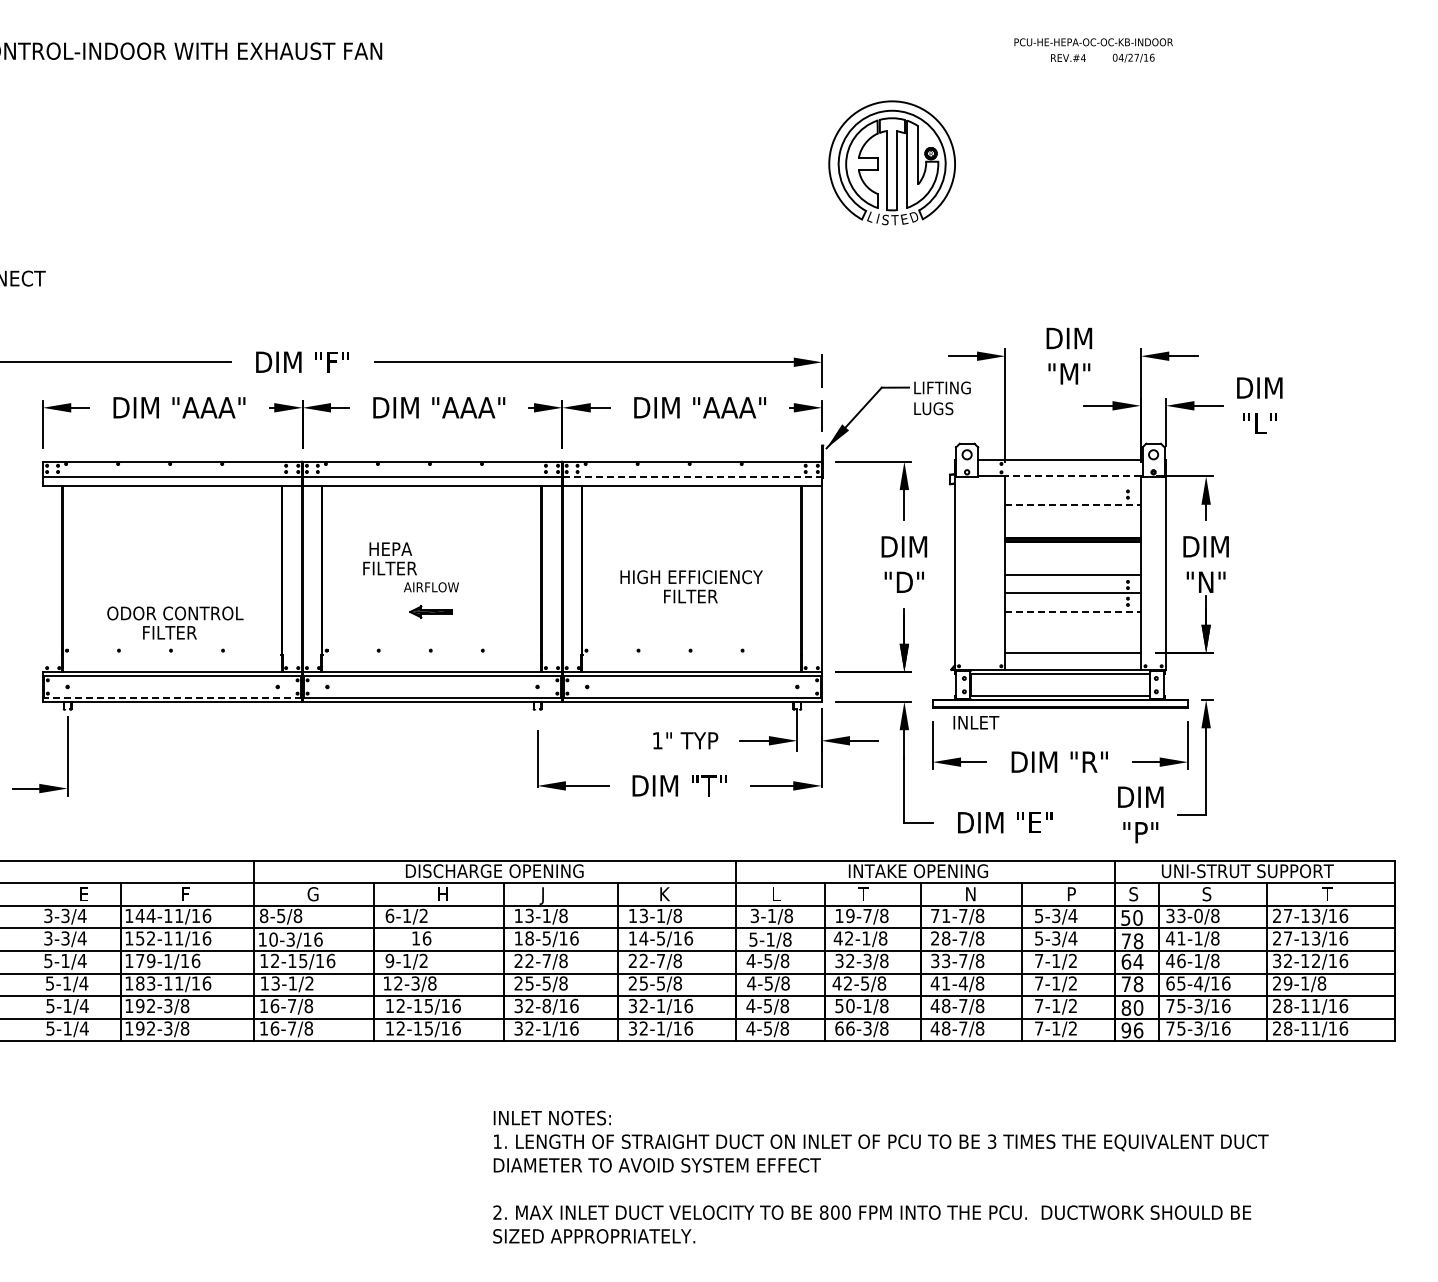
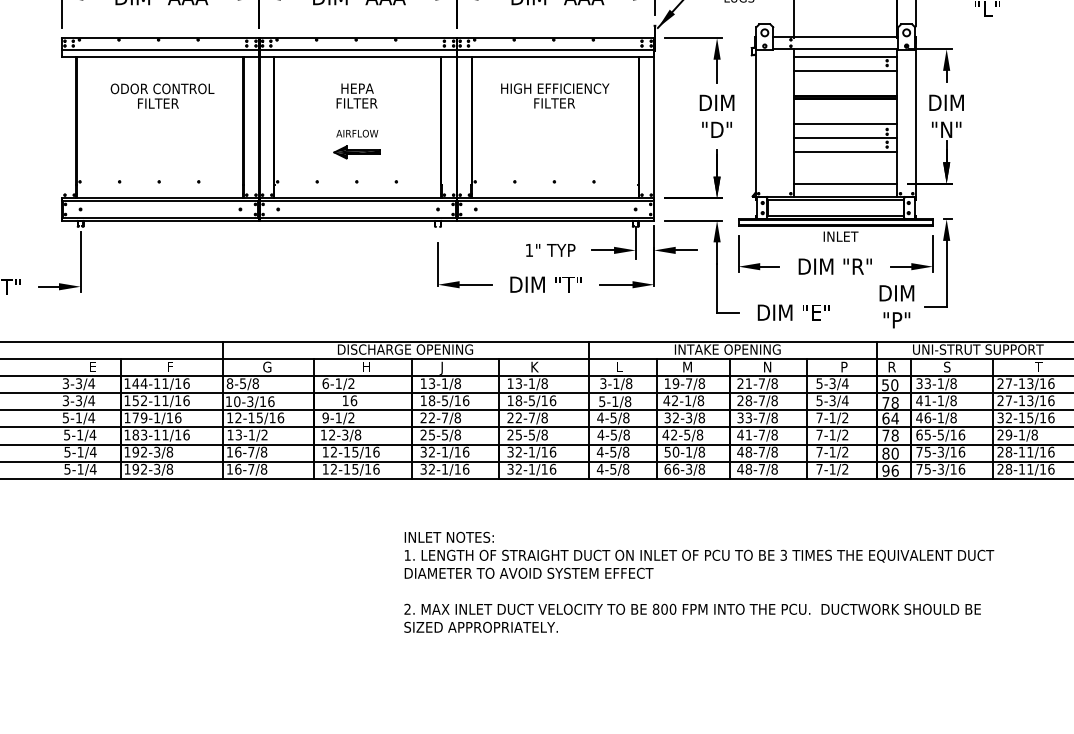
line: (1073, 476) -> (845, 49), dashed -> solid
line: (692, 477) -> (555, 50), dashed -> solid
line: (1072, 486) -> (844, 56), added
line: (1073, 504) -> (845, 70), dashed -> solid
text: (389, 558) -> (356, 95), moved
text: (691, 586) -> (555, 95), moved
part: (430, 611) -> (356, 152), size x1.43
line: (1073, 612) -> (845, 152), dashed -> solid
text: (175, 622) -> (162, 95), moved
line: (172, 697) -> (160, 217), dashed -> solid
text: (976, 722) -> (841, 236), moved
text: (864, 894) -> (686, 367), T -> M
text: (1134, 894) -> (892, 367), S -> R
text: (935, 915) -> (740, 383), 71-7/8 -> 21-7/8
text: (1198, 915) -> (940, 383), 33-0/8 -> 33-1/8
text: (643, 938) -> (518, 400), 14-5/16 -> 18-5/16
text: (1316, 960) -> (1030, 417), 32-12/16 -> 32-15/16
text: (962, 983) -> (761, 435), 41-4/8 -> 41-7/8
text: (1198, 983) -> (940, 435), 65-4/16 -> 65-5/16
text: (546, 1005) -> (444, 451), 32-8/16 -> 32-1/16

